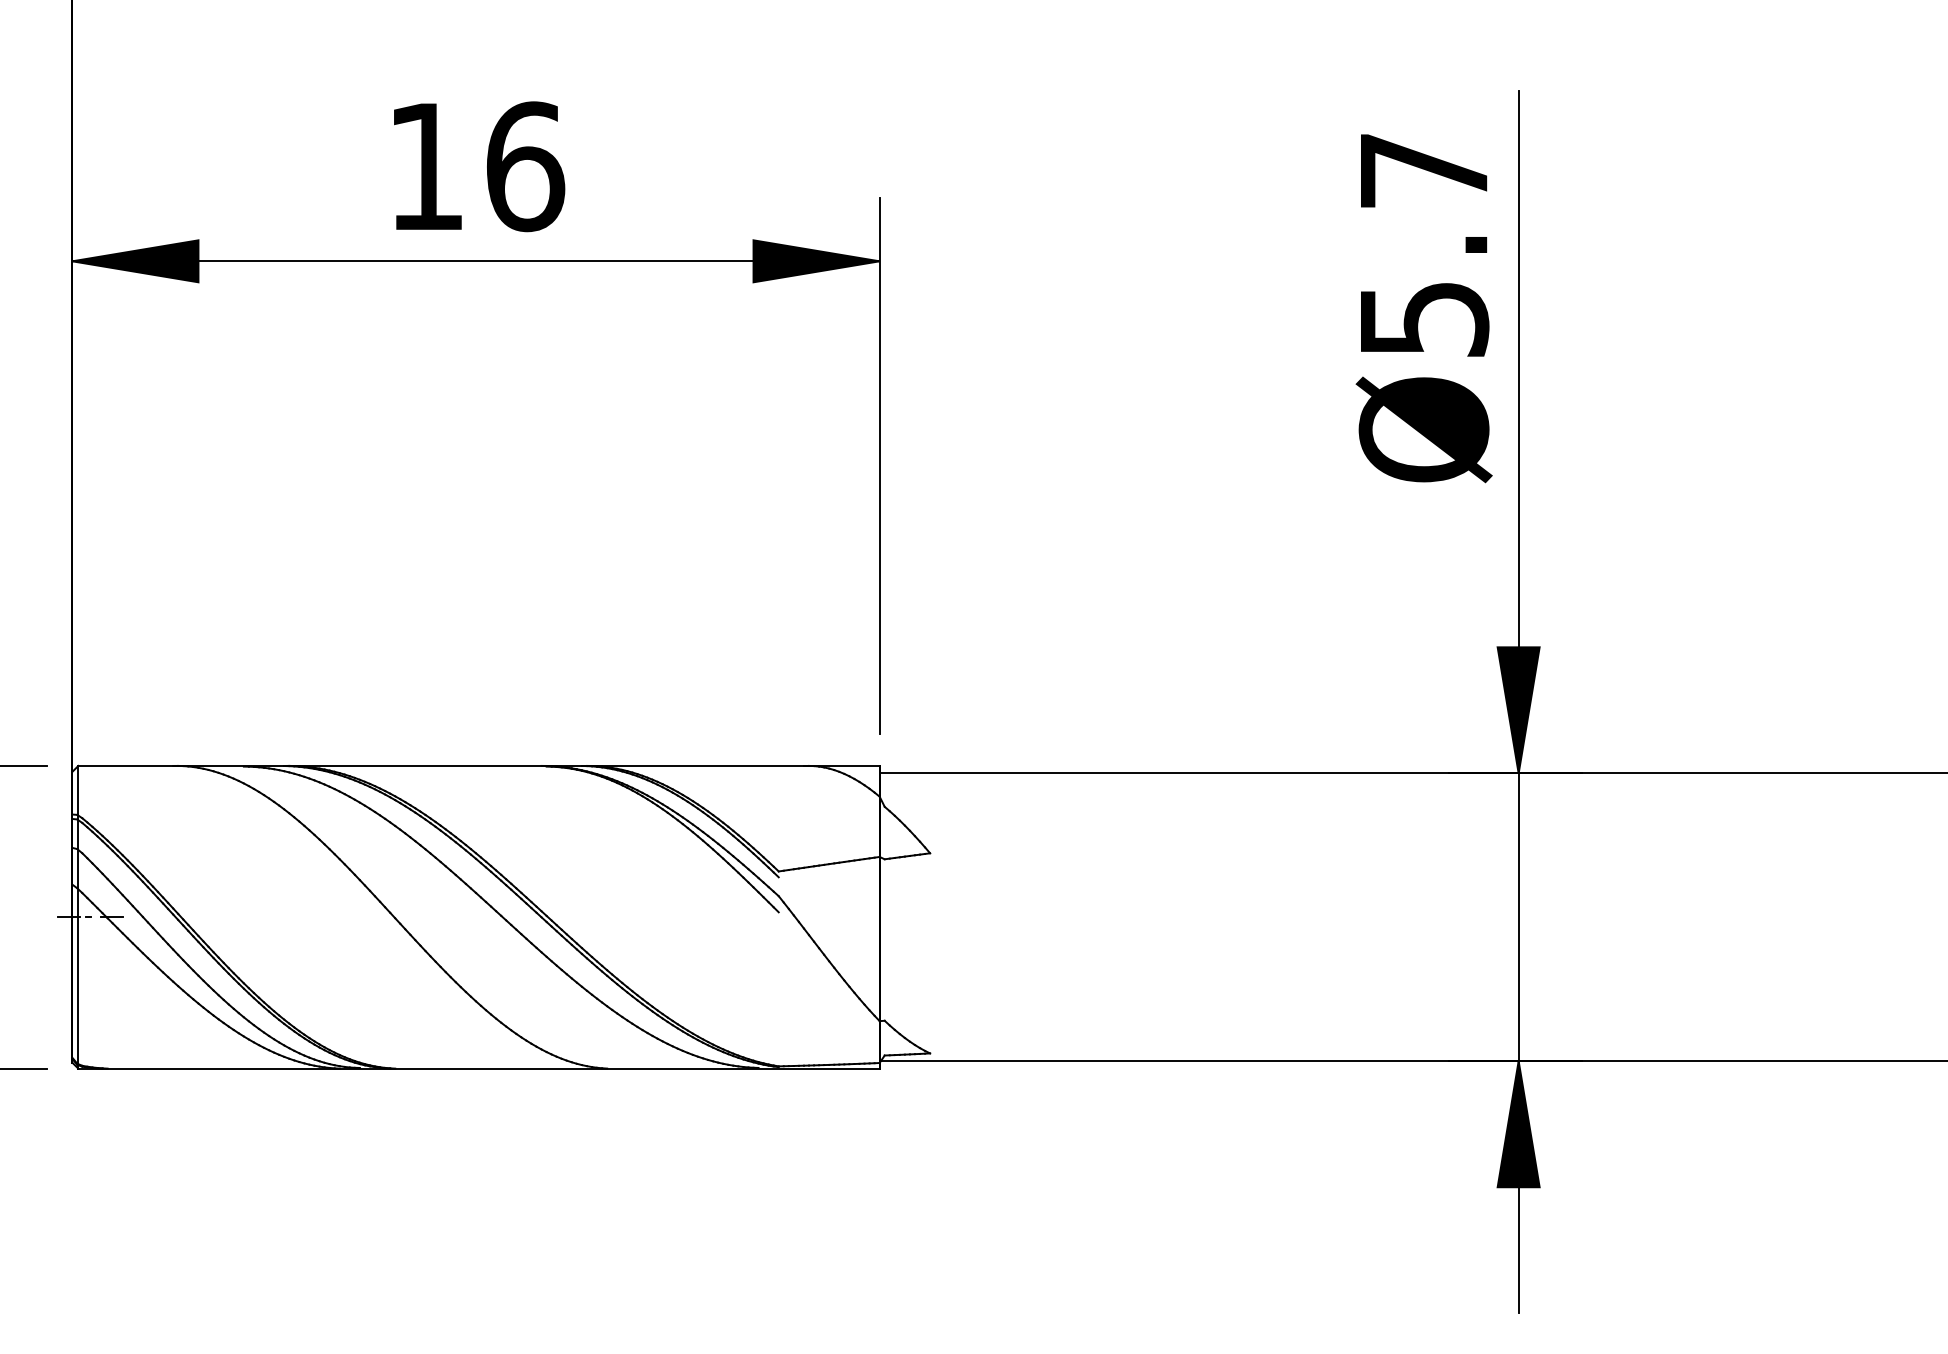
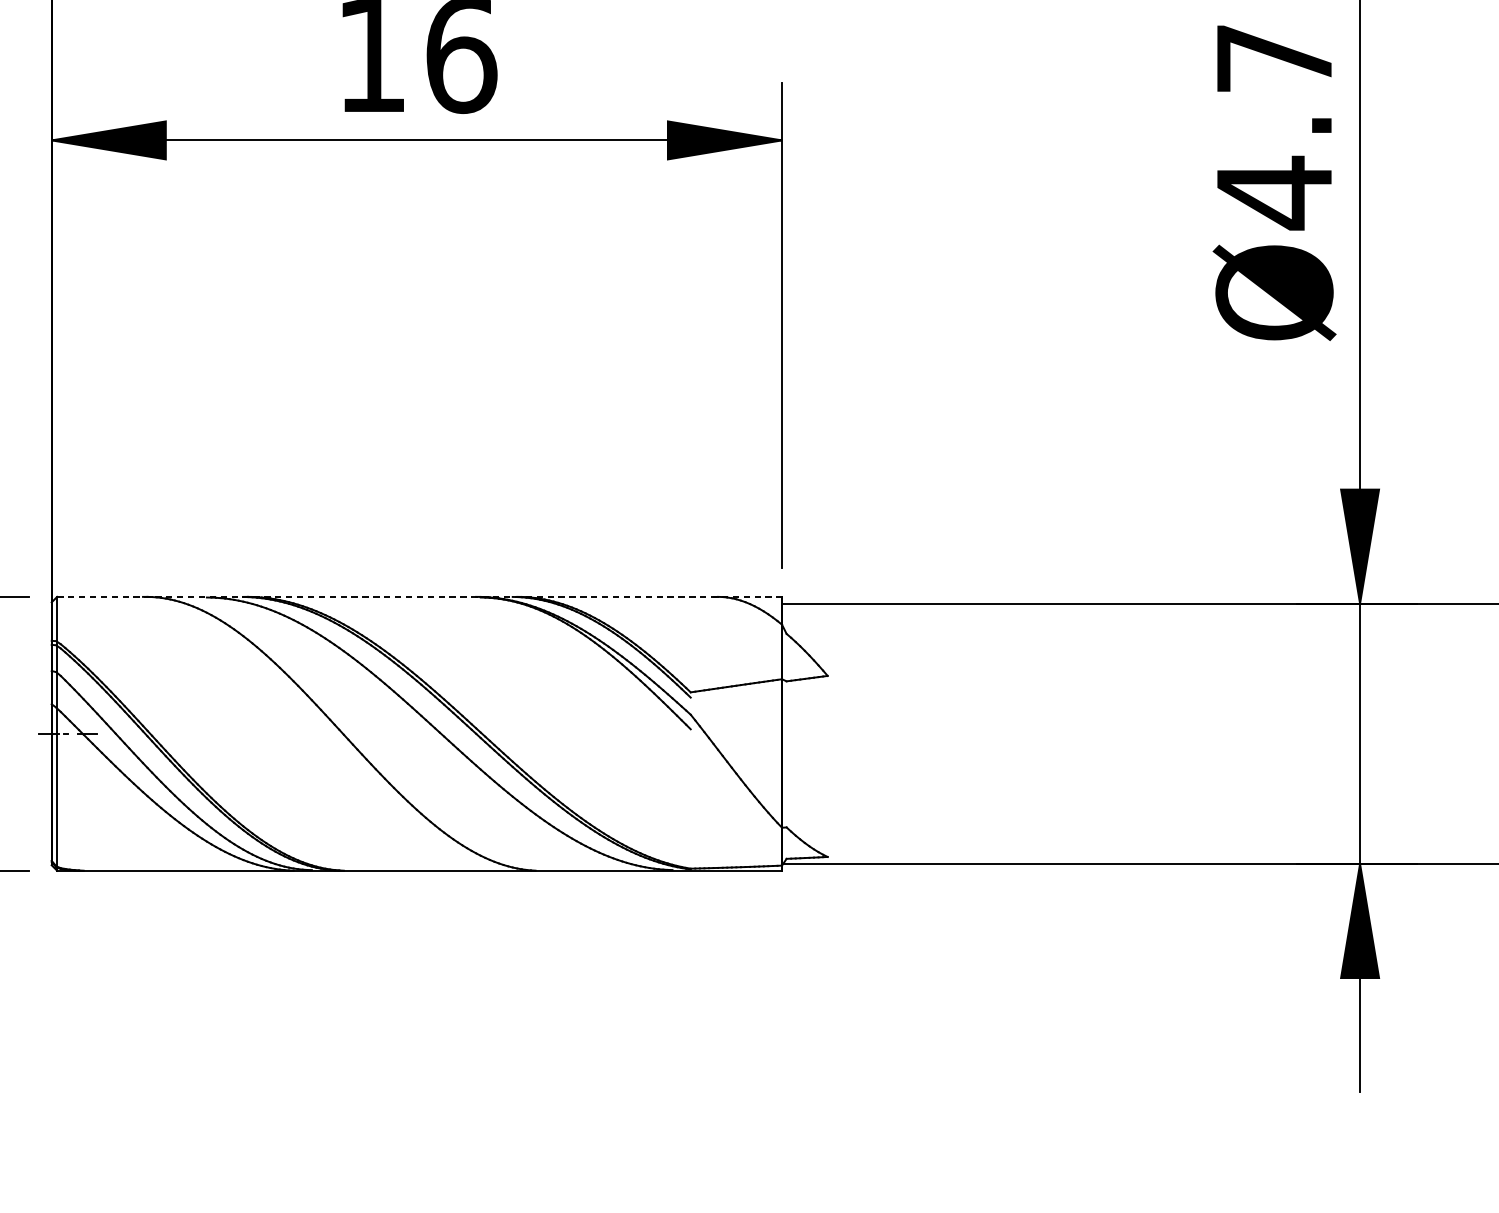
text: (1425, 319) -> (1275, 193), Ø5.7 -> Ø4.7
line: (479, 765) -> (420, 596), solid -> dashed

